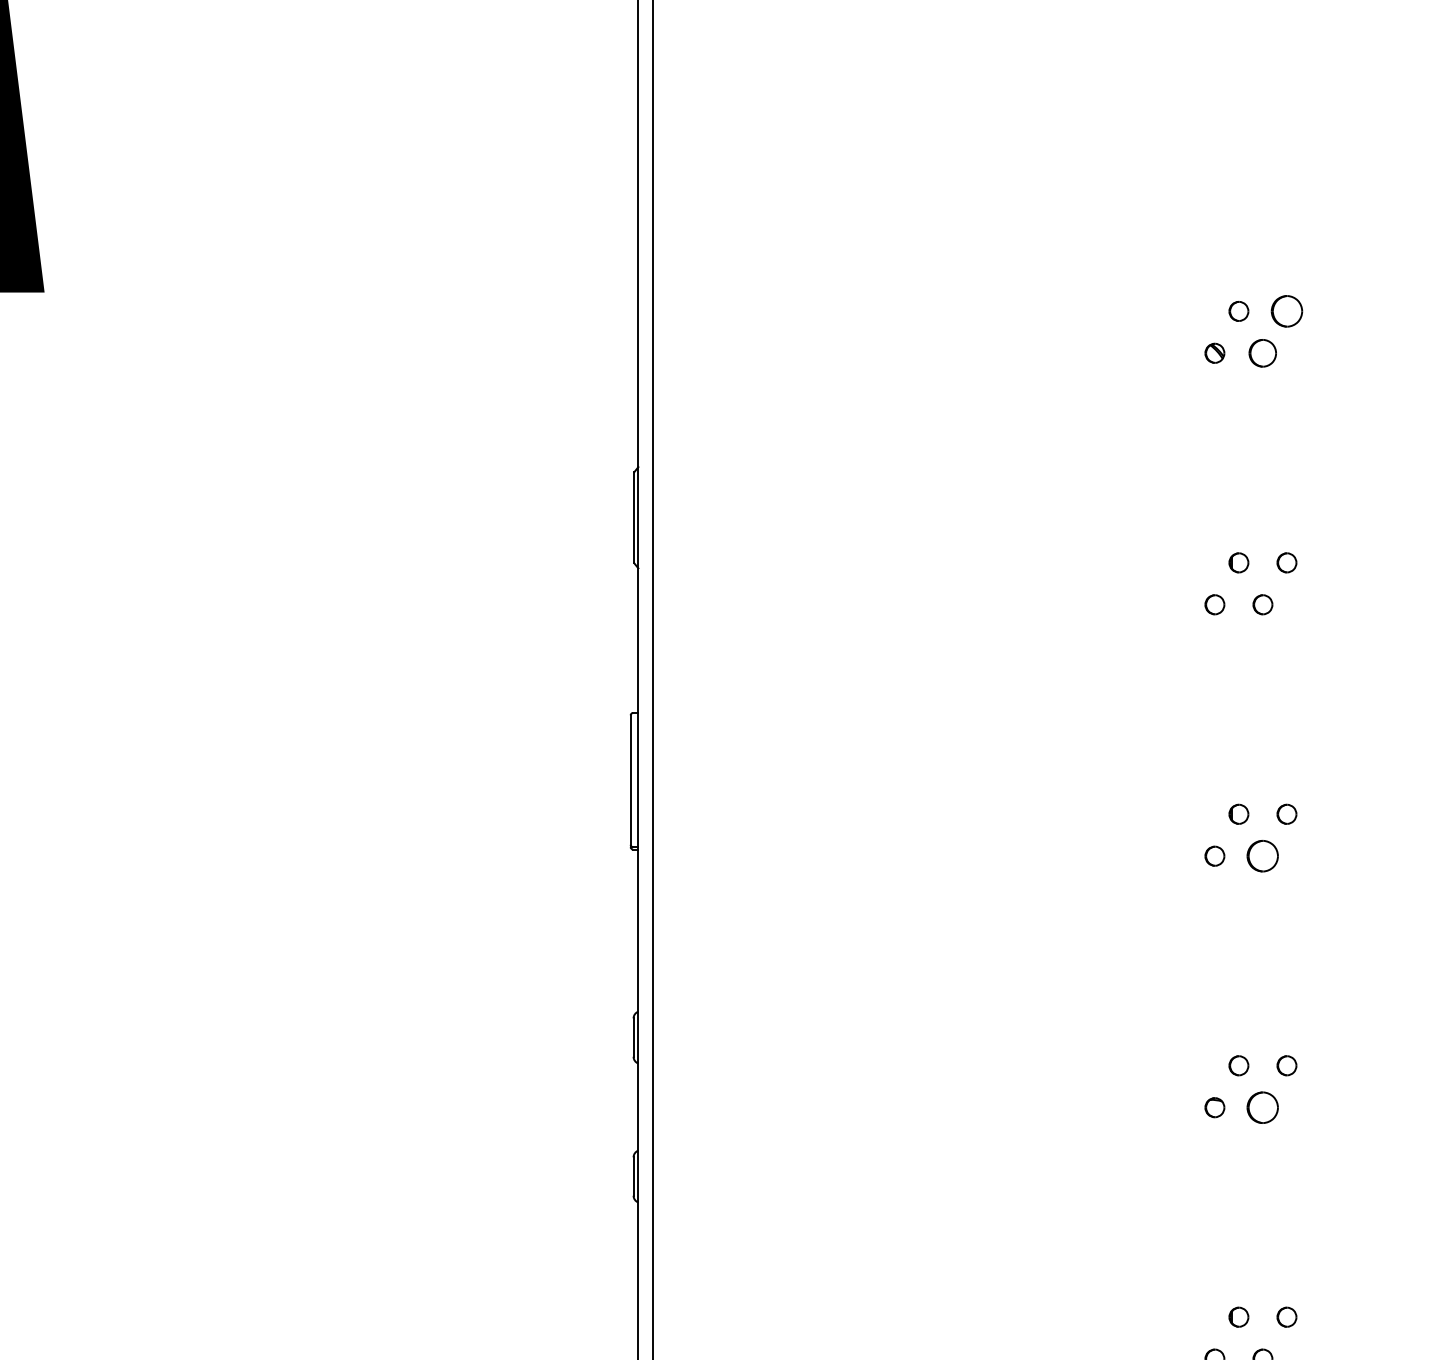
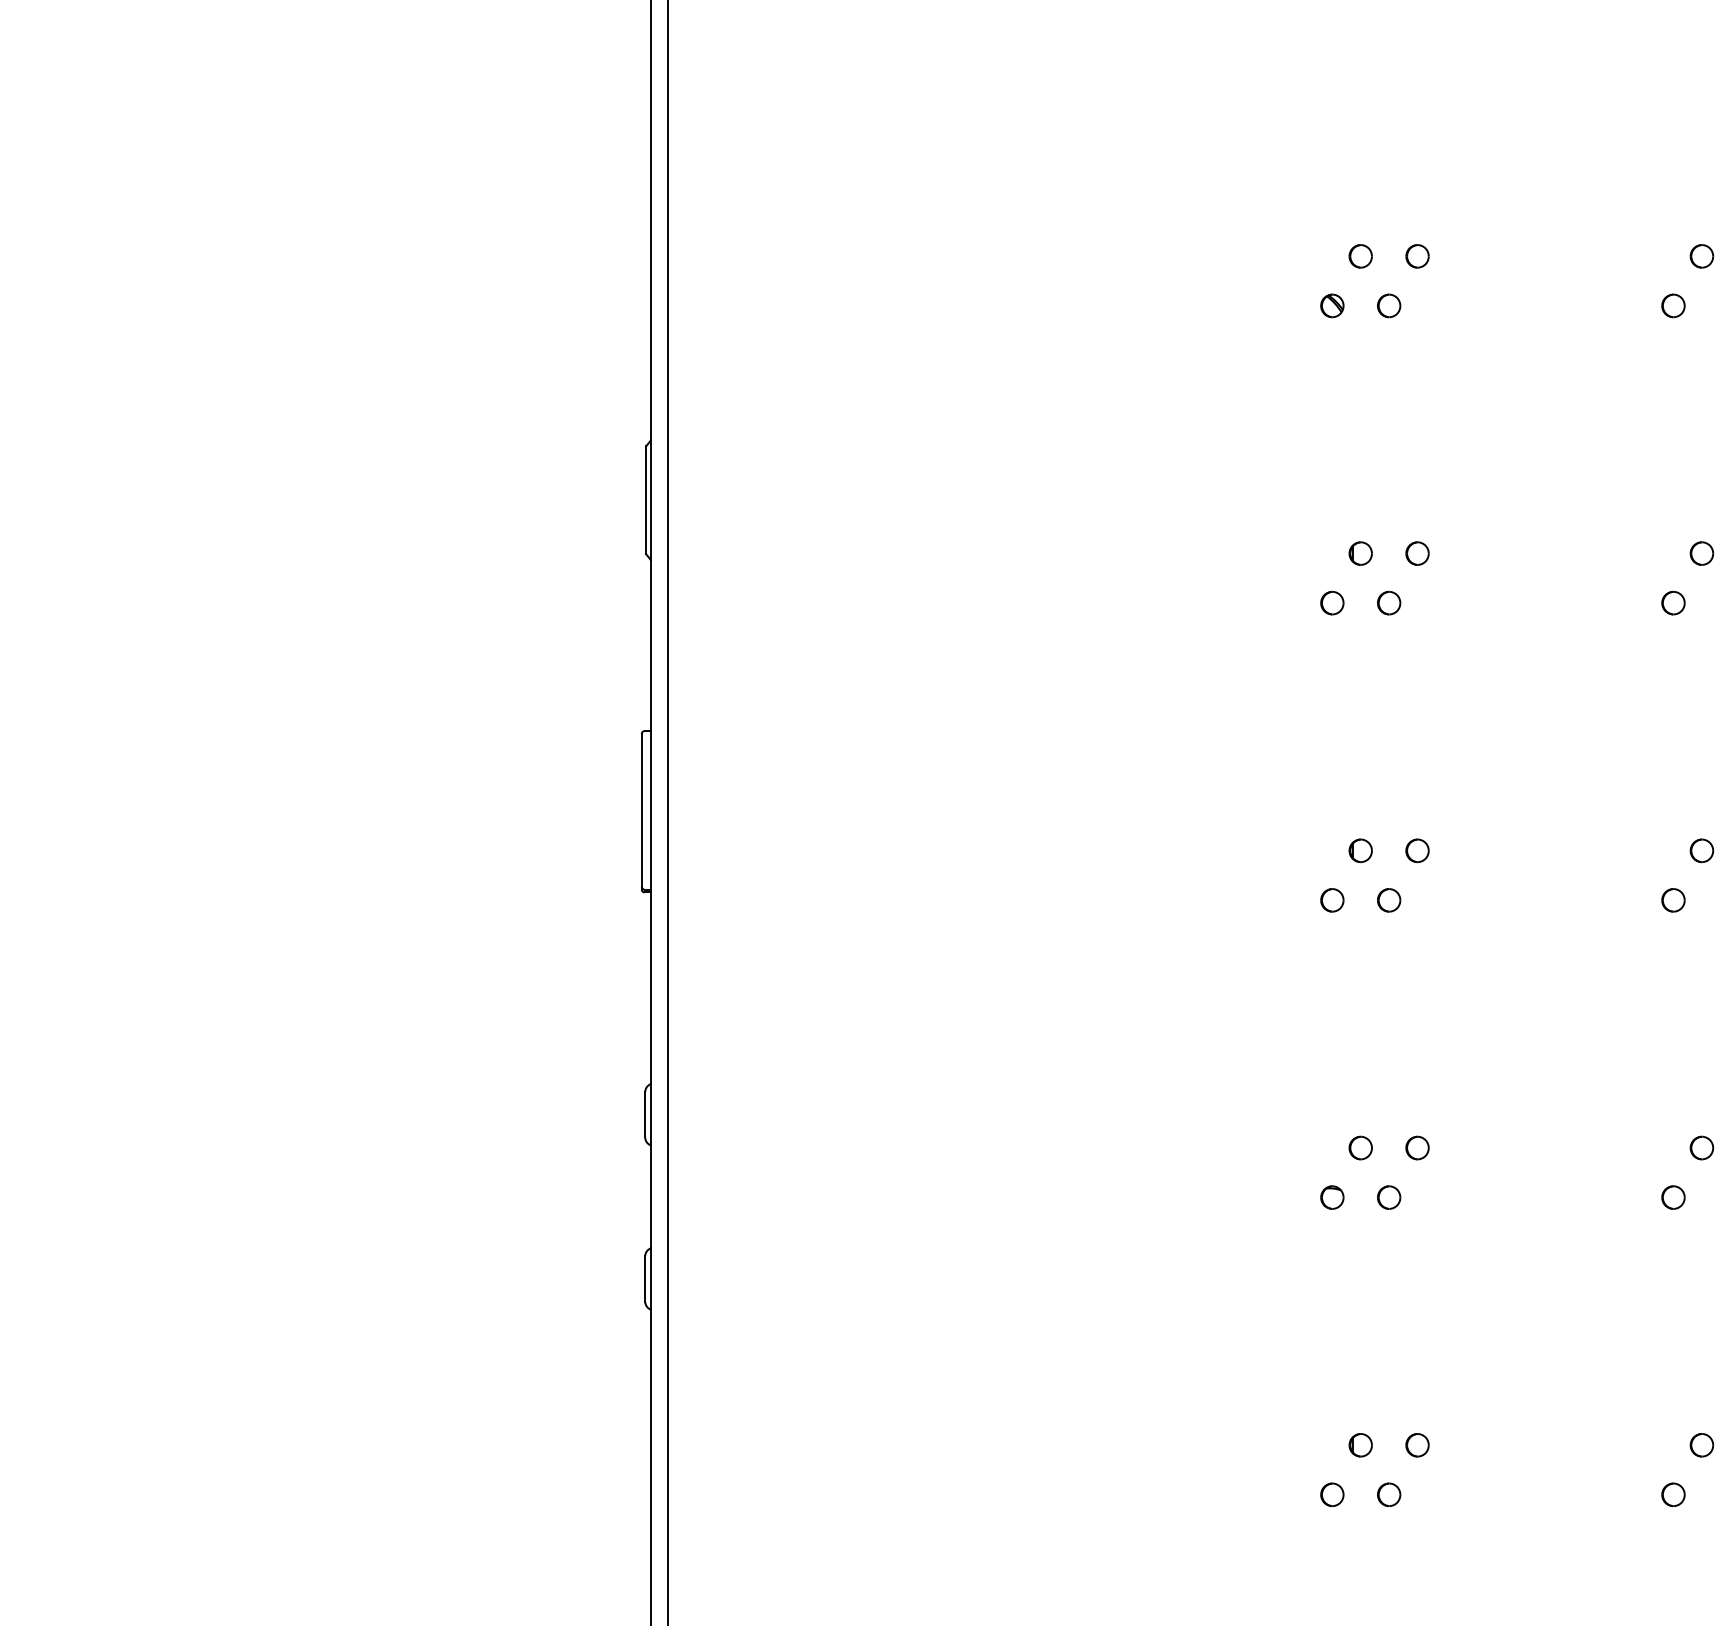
part: (1286, 311) -> (1417, 256), size x0.62
part: (1263, 352) -> (1389, 305), size x0.71
part: (1263, 856) -> (1389, 900), size x0.62
part: (1263, 1107) -> (1389, 1197), size x0.62

